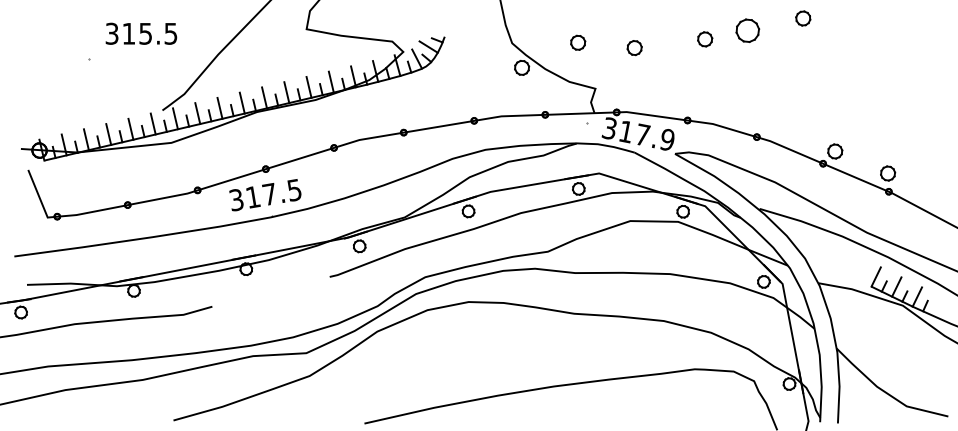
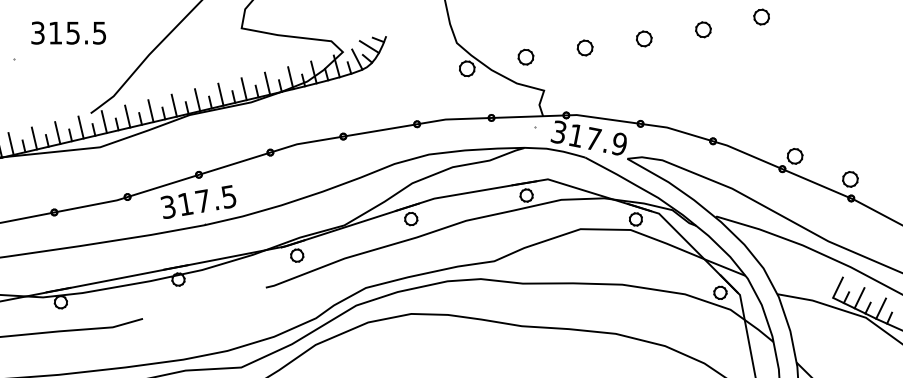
part: (747, 30) -> (703, 29), size x0.62
part: (705, 39) -> (644, 39), moved
part: (578, 42) -> (526, 56), moved

